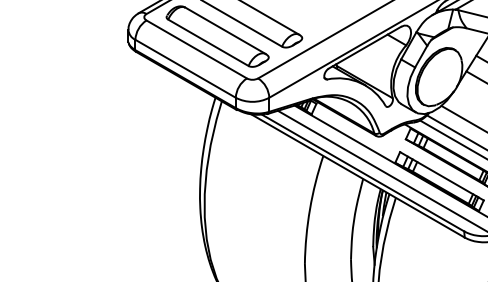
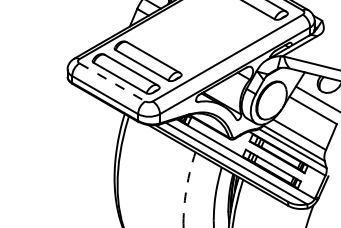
line: (196, 49) -> (112, 82), solid -> dashed
arc: (309, 209) -> (186, 187), solid -> dashed

